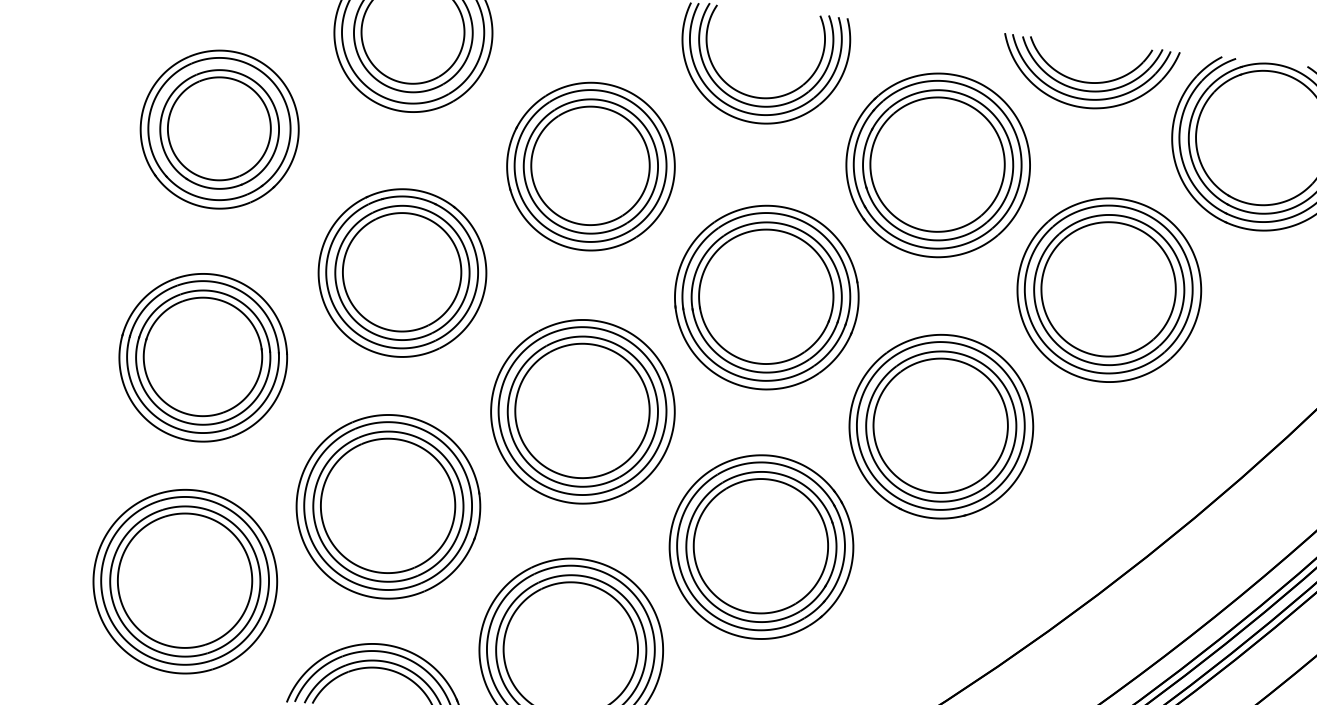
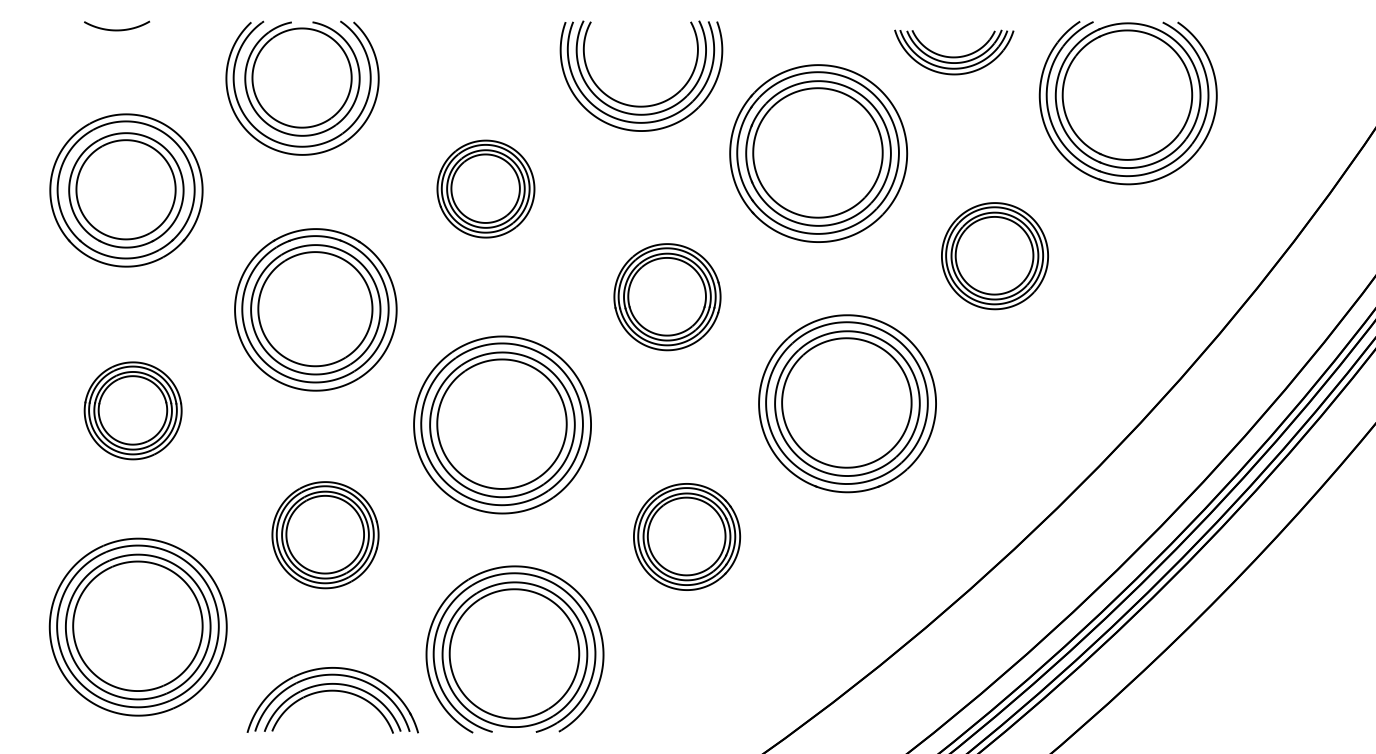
part: (1088, 75) -> (953, 52), size x0.7
part: (590, 165) -> (485, 188), size x0.6
part: (1108, 289) -> (994, 255), size x0.6
part: (766, 296) -> (667, 296), size x0.6
part: (202, 357) -> (132, 410), size x0.6
part: (388, 505) -> (325, 534), size x0.6
part: (760, 546) -> (686, 536), size x0.6

